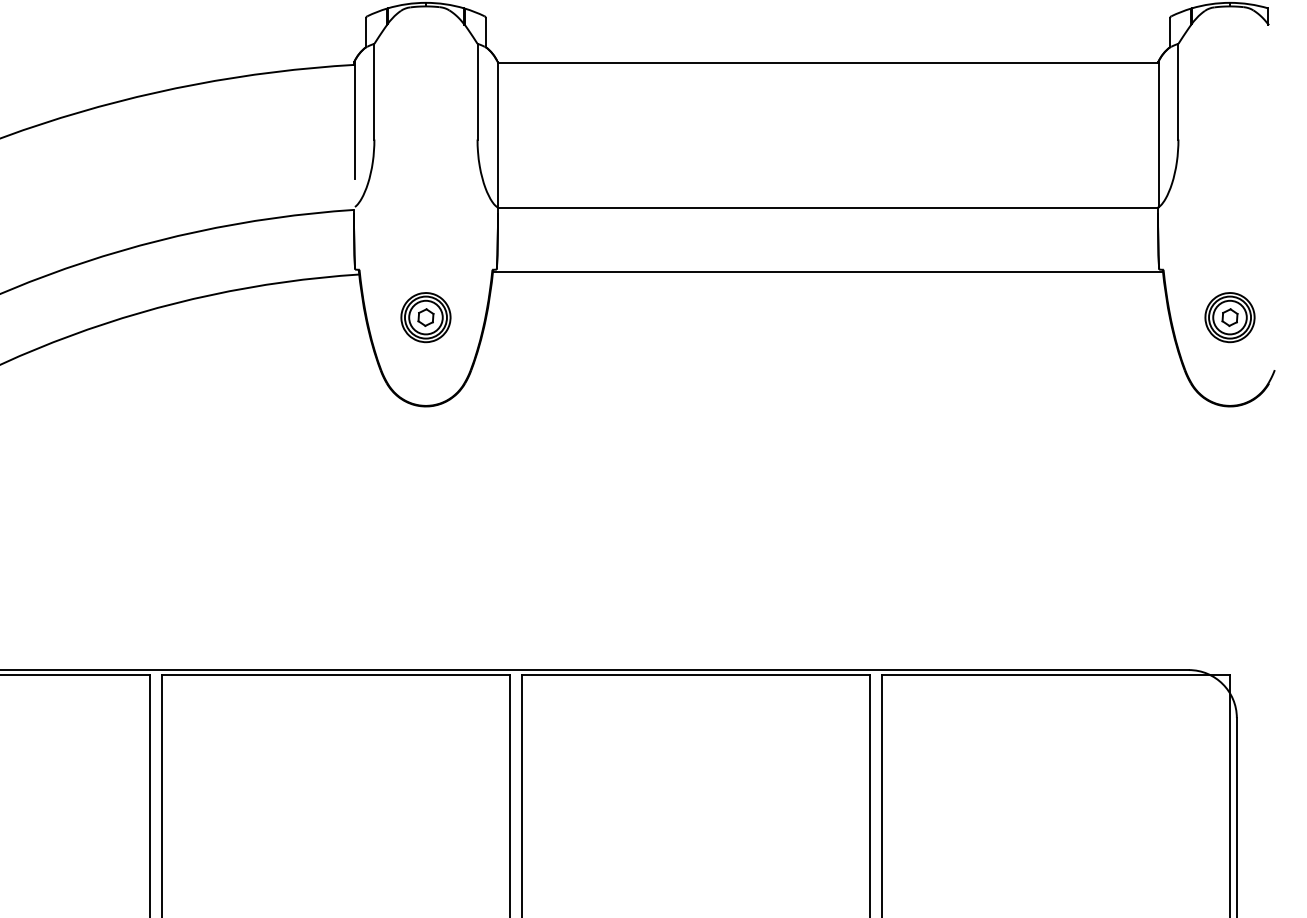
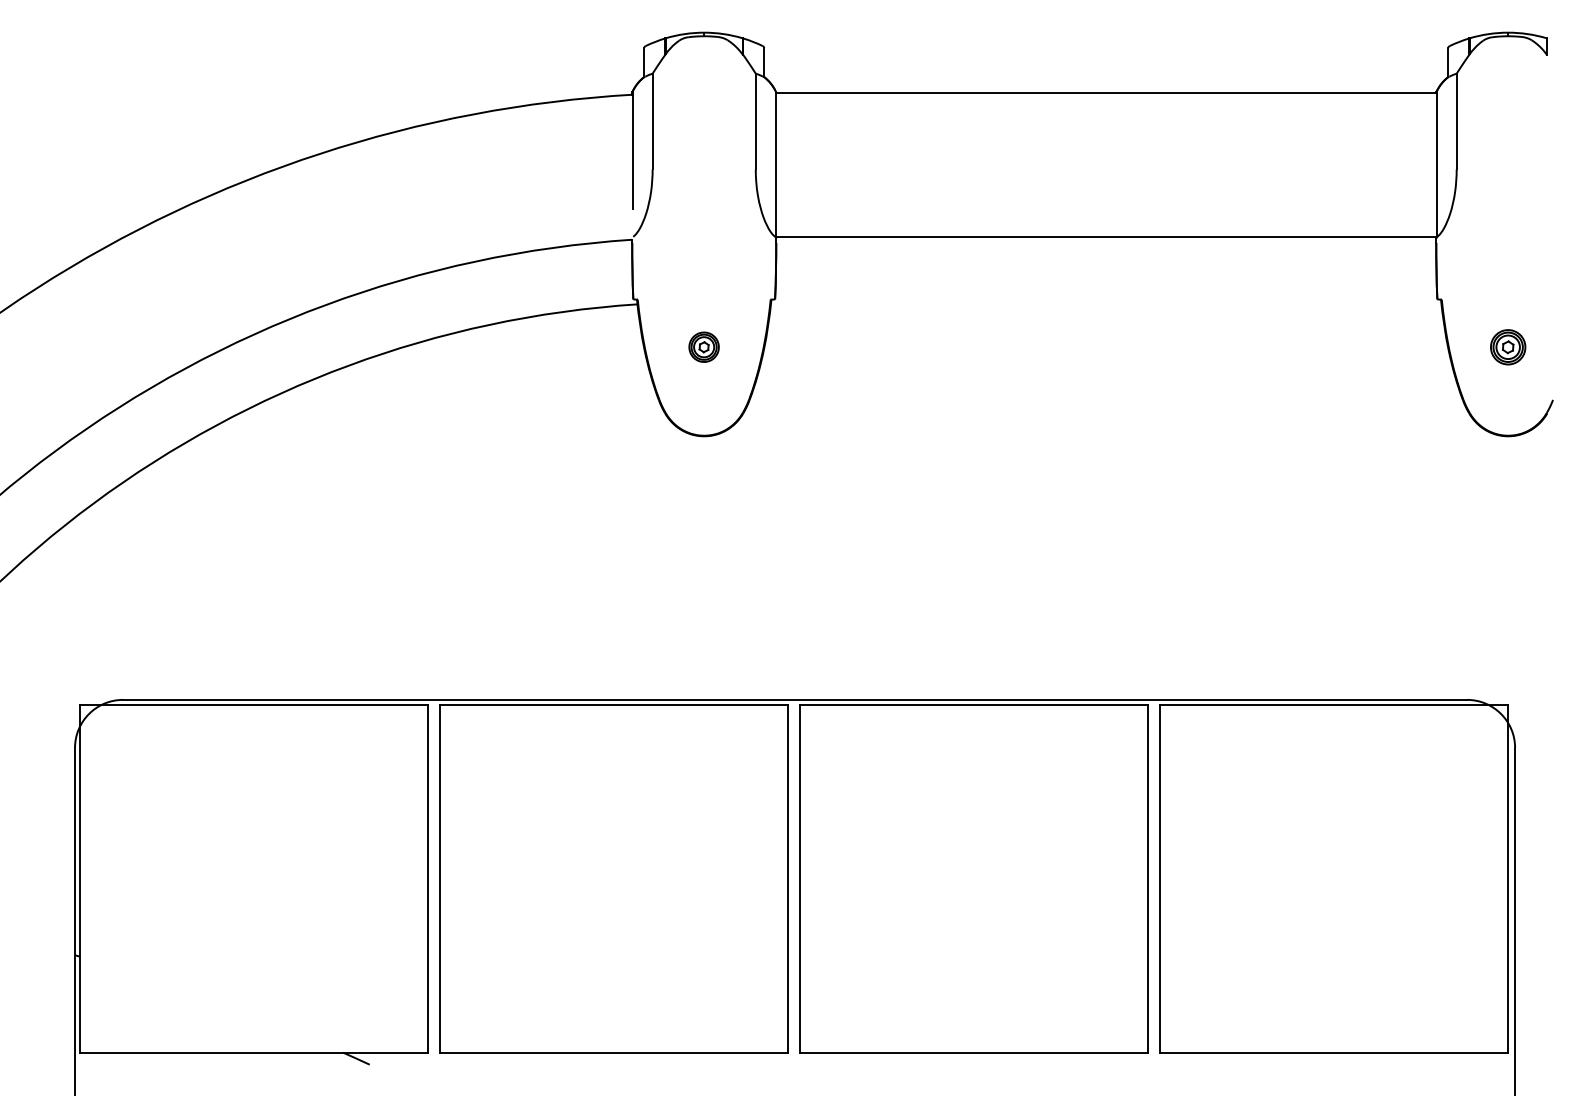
line: (828, 272) -> (1106, 302), removed
part: (425, 316) -> (703, 346), size x0.6
part: (1229, 316) -> (1507, 346), size x0.7

